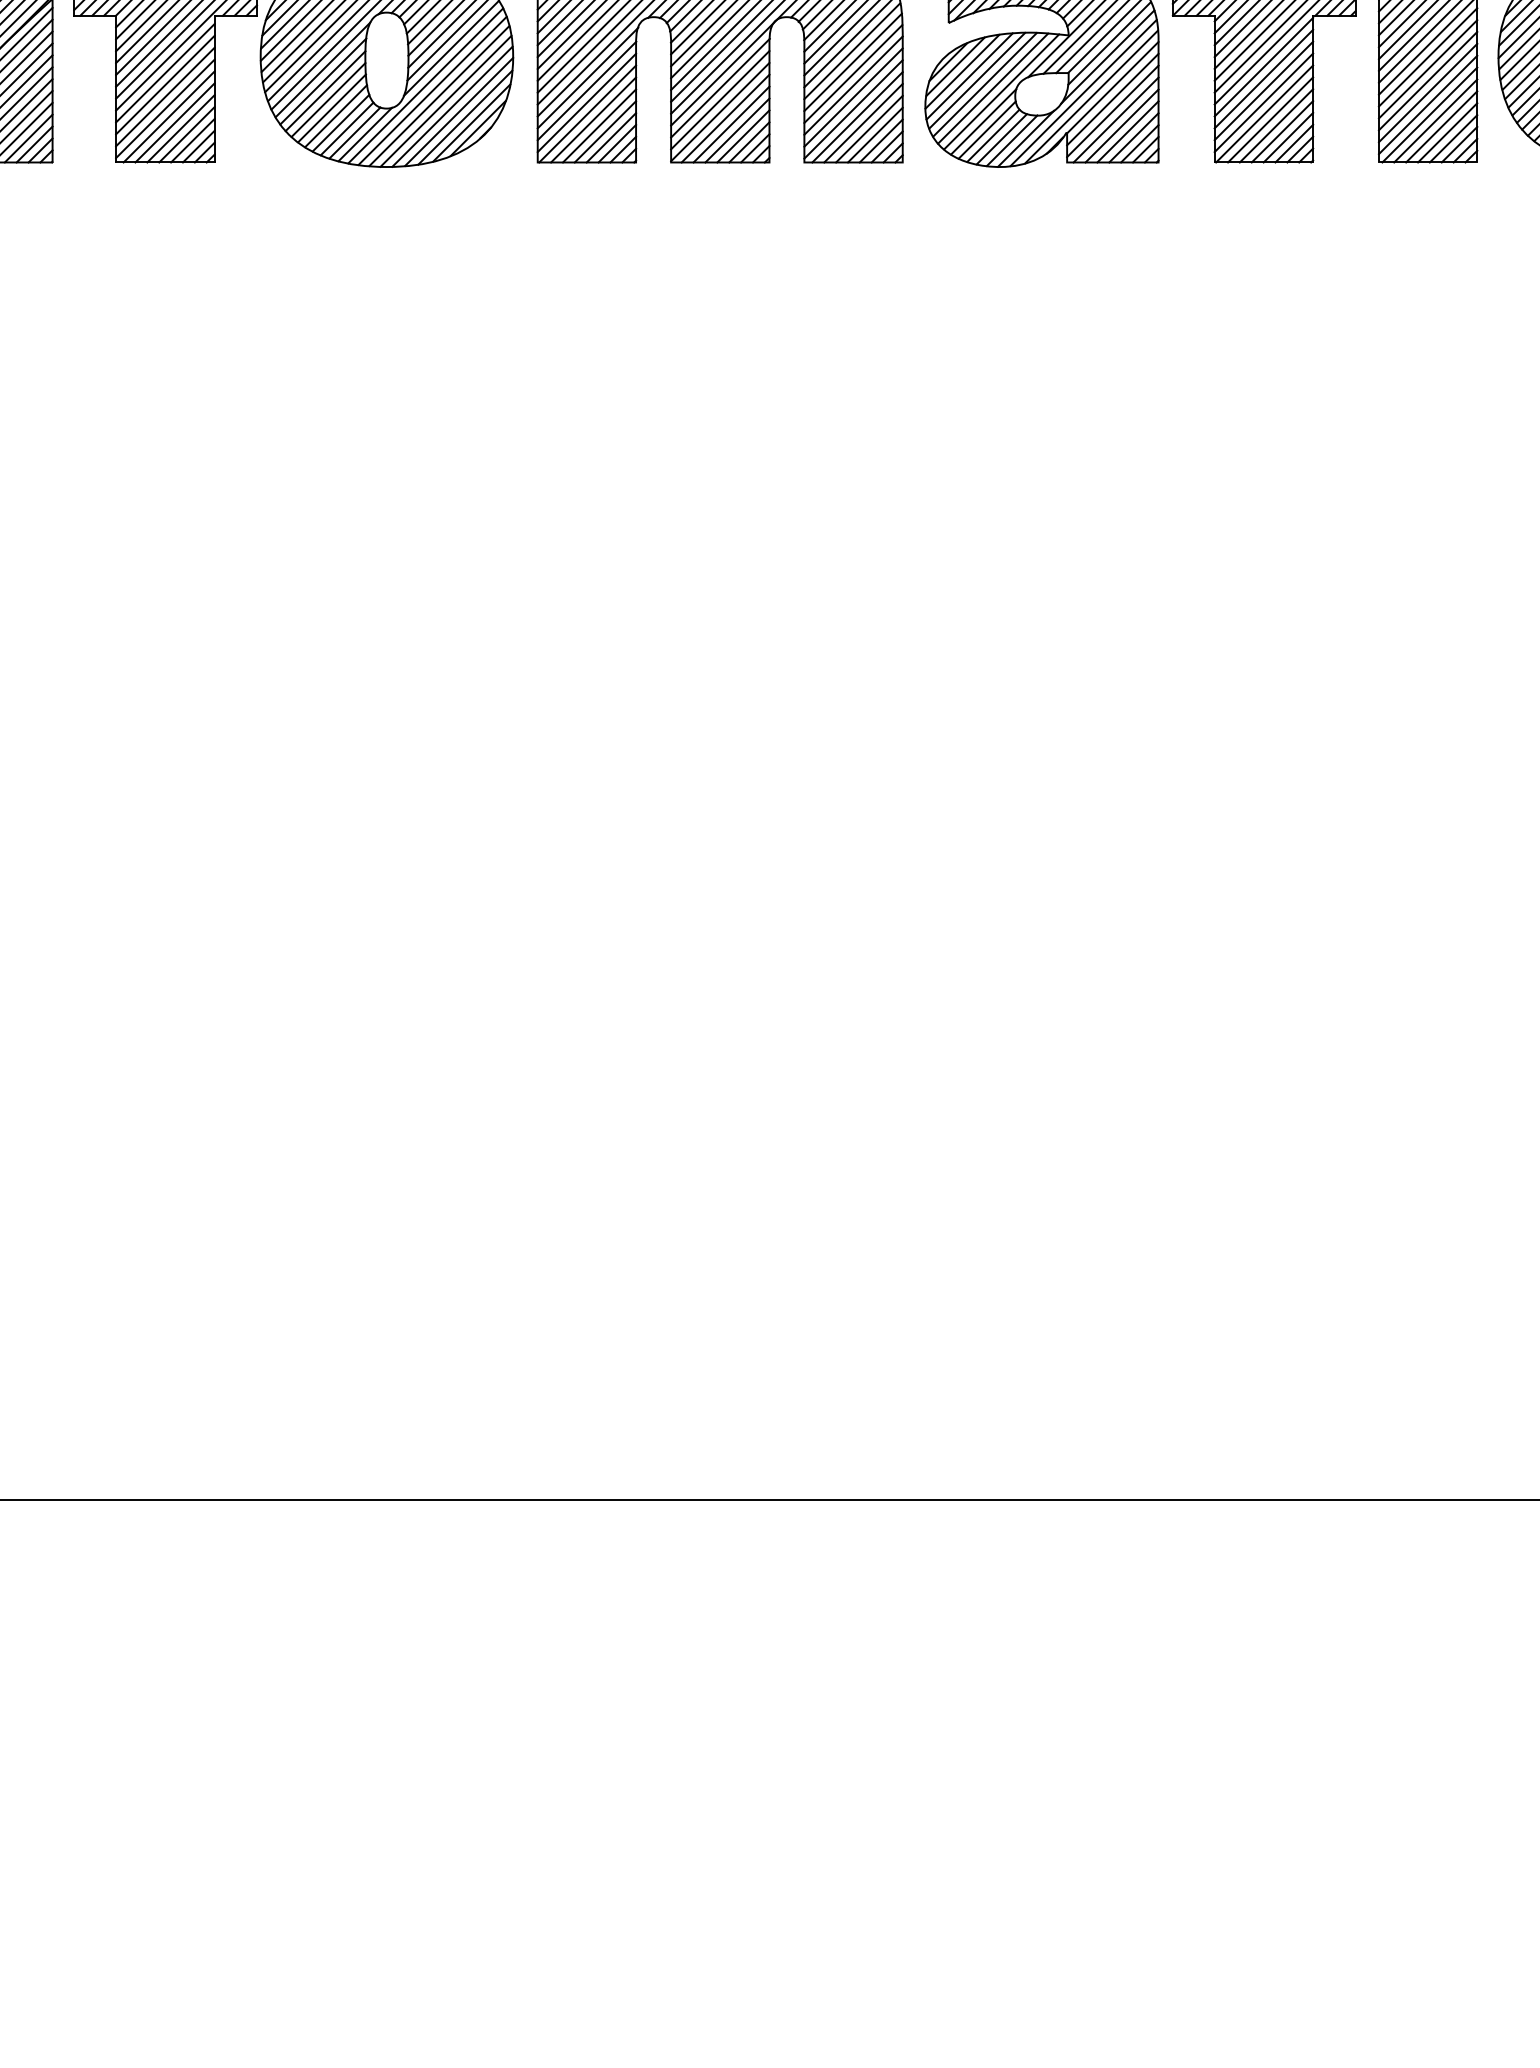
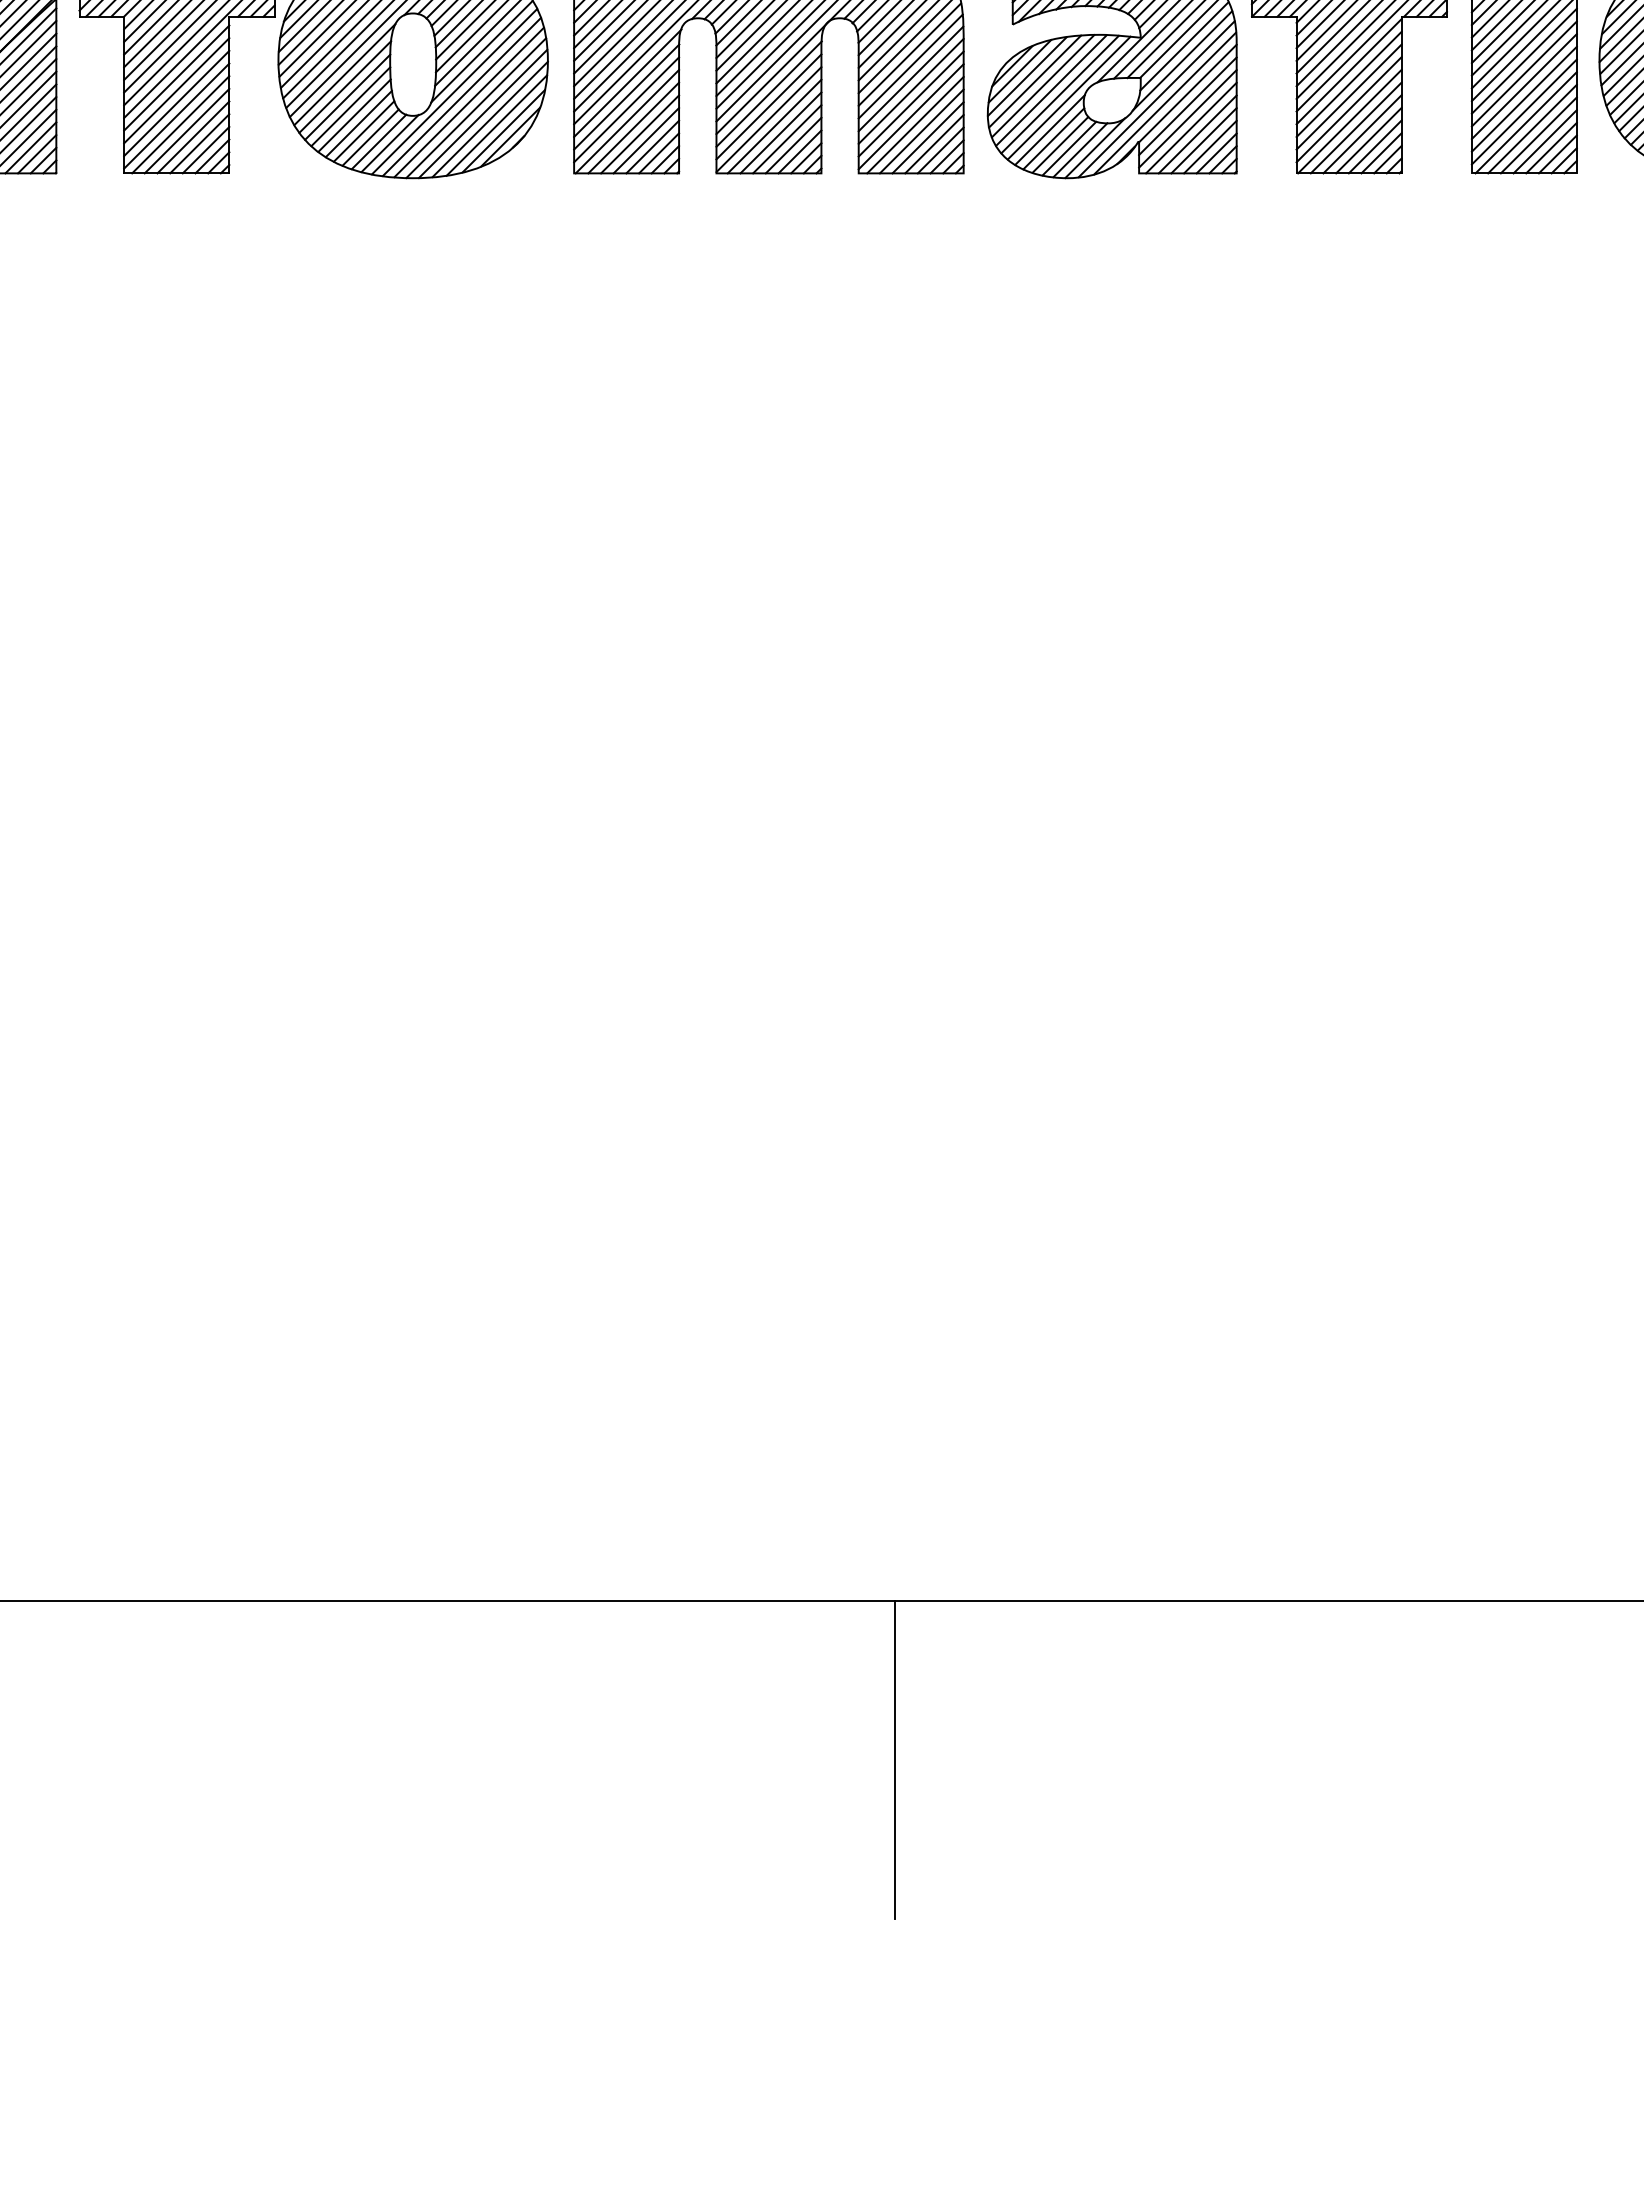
line: (838, 1648) -> (895, 1759), added

